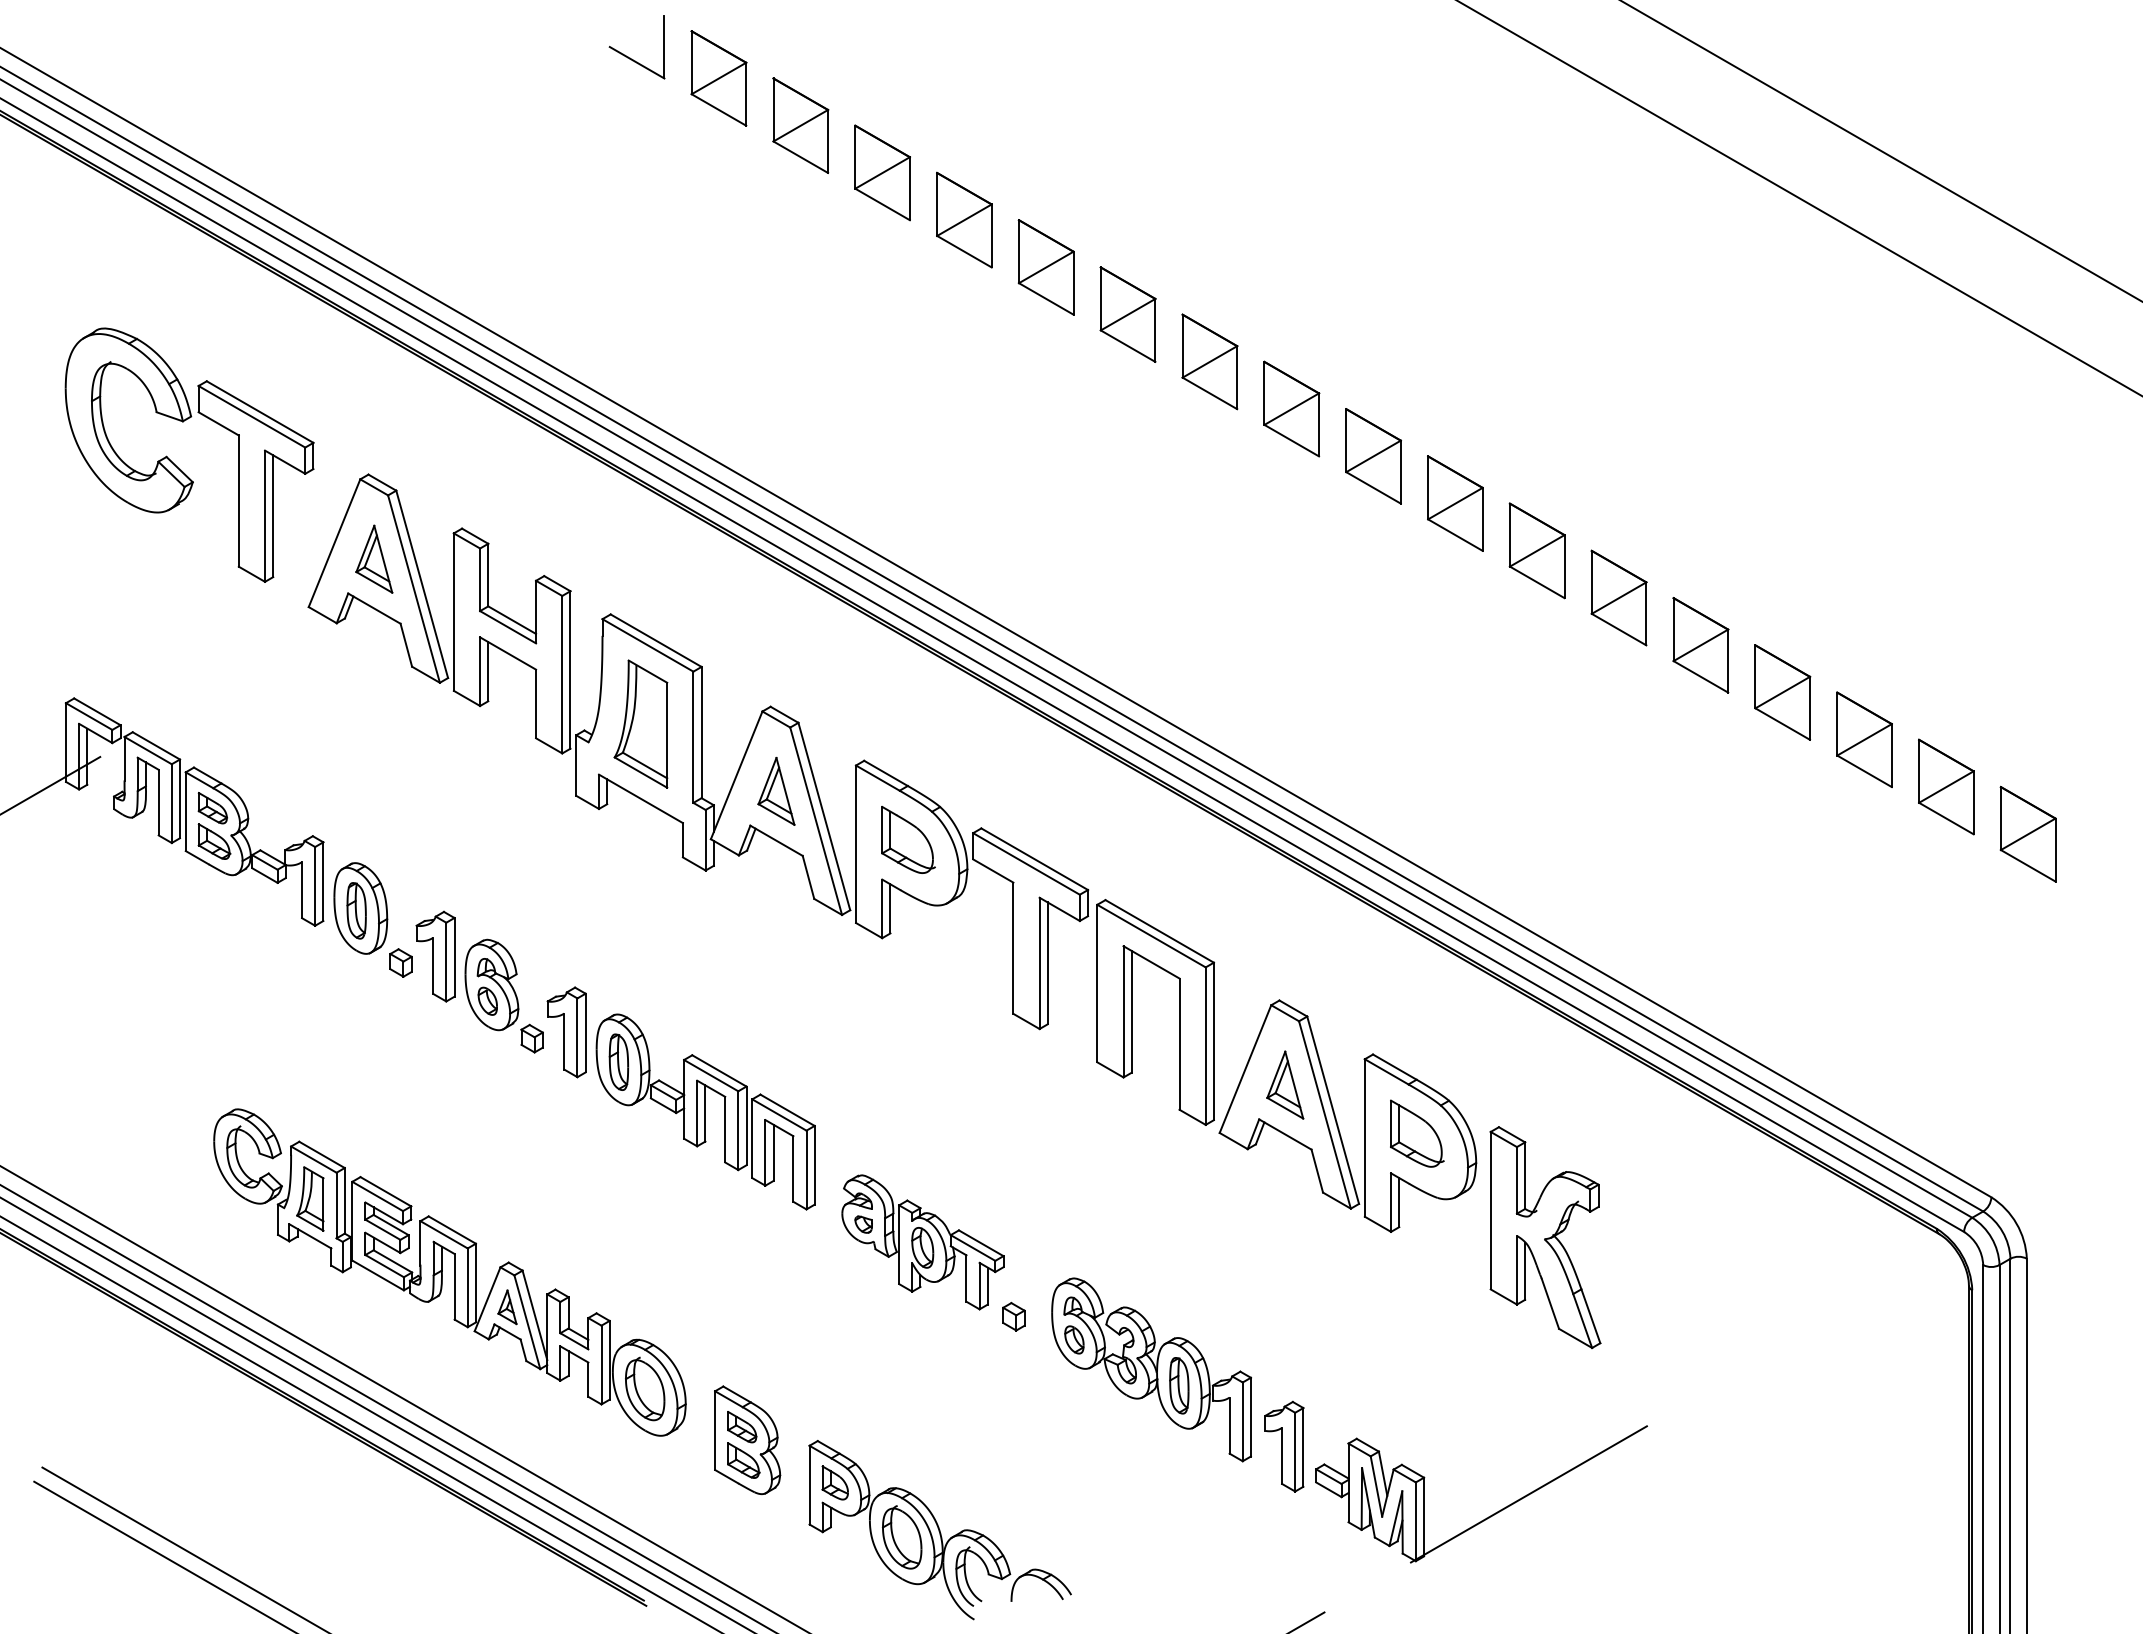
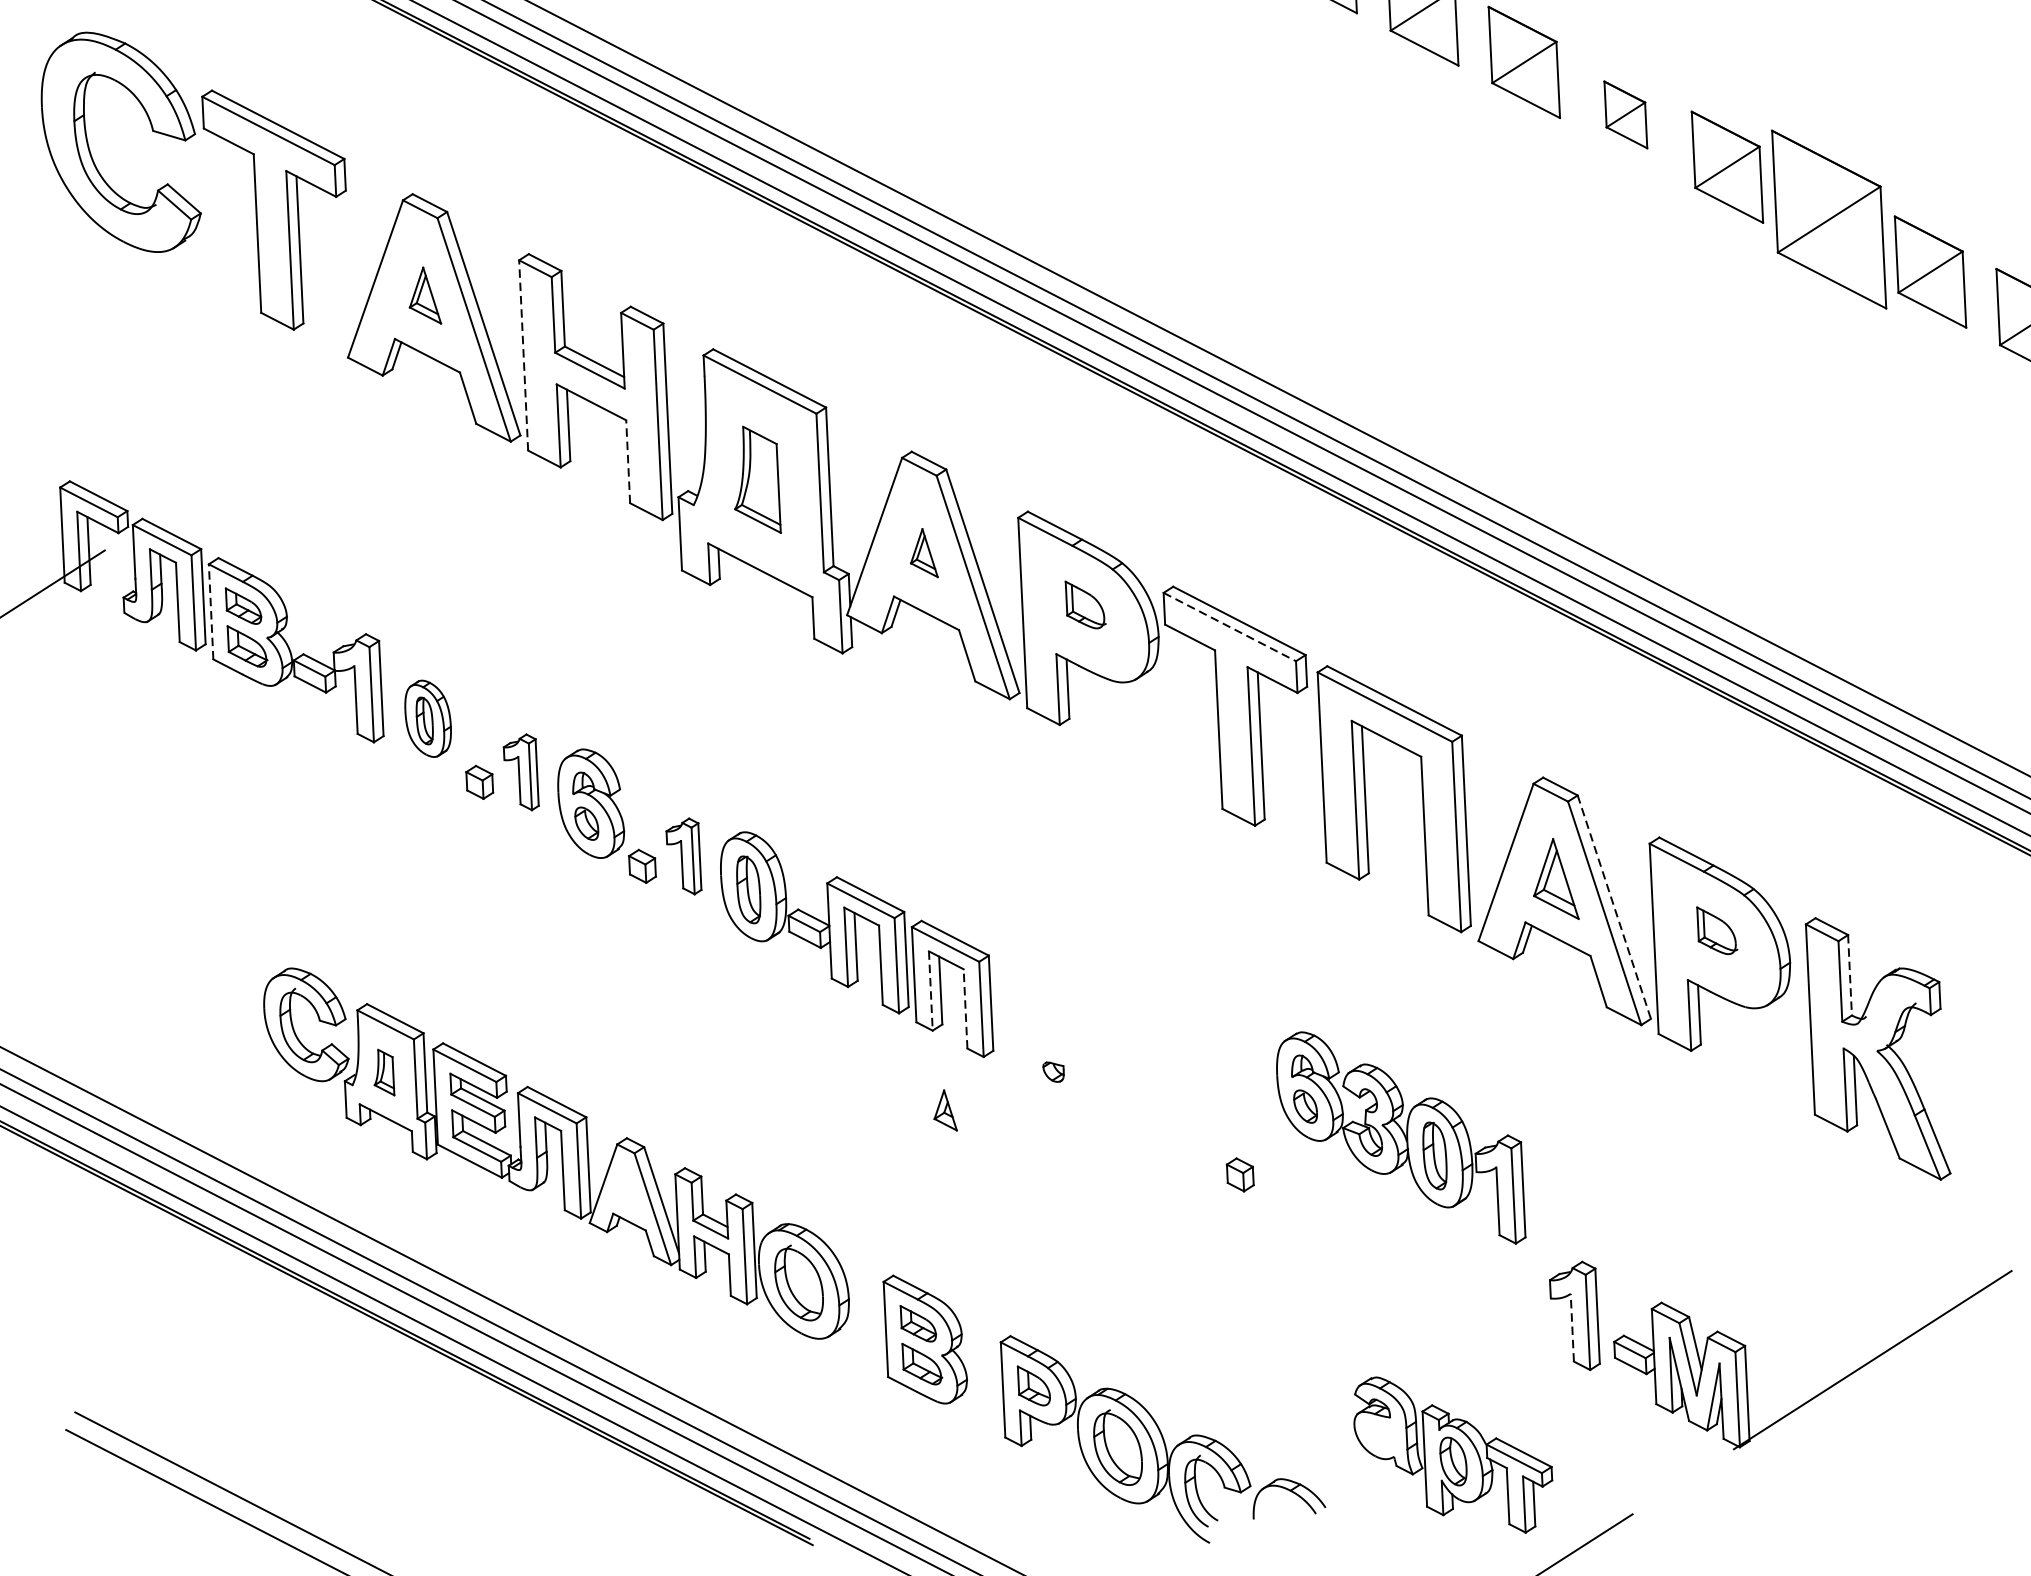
part: (1373, 456) -> (1625, 115), size x0.6
part: (1536, 550) -> (1828, 219), size x1.6
part: (374, 558) -> (424, 295), size x0.7
line: (453, 612) -> (523, 355), solid -> dashed
line: (536, 703) -> (628, 461), solid -> dashed
part: (640, 723) -> (755, 479), size x0.7
part: (776, 790) -> (923, 552), size x0.6
line: (185, 811) -> (210, 611), solid -> dashed
part: (908, 839) -> (1085, 604), size x0.6
line: (1026, 863) -> (1229, 626), solid -> dashed
part: (360, 908) -> (427, 718), size x0.7
part: (435, 956) -> (521, 772), size x0.7
part: (566, 1032) -> (683, 856), size x0.7
line: (1333, 1110) -> (1614, 907), solid -> dashed
part: (1417, 1133) -> (1717, 930), size x0.6
line: (765, 1152) -> (930, 990), solid -> dashed
line: (793, 1169) -> (965, 1009), solid -> dashed
line: (1525, 1176) -> (1850, 976), solid -> dashed
part: (310, 1198) -> (383, 1072), size x0.6
part: (922, 1242) -> (1452, 1455), moved
part: (507, 1307) -> (945, 1110), moved
part: (1151, 1369) -> (1400, 1137), moved
line: (1282, 1455) -> (1572, 1327), solid -> dashed

